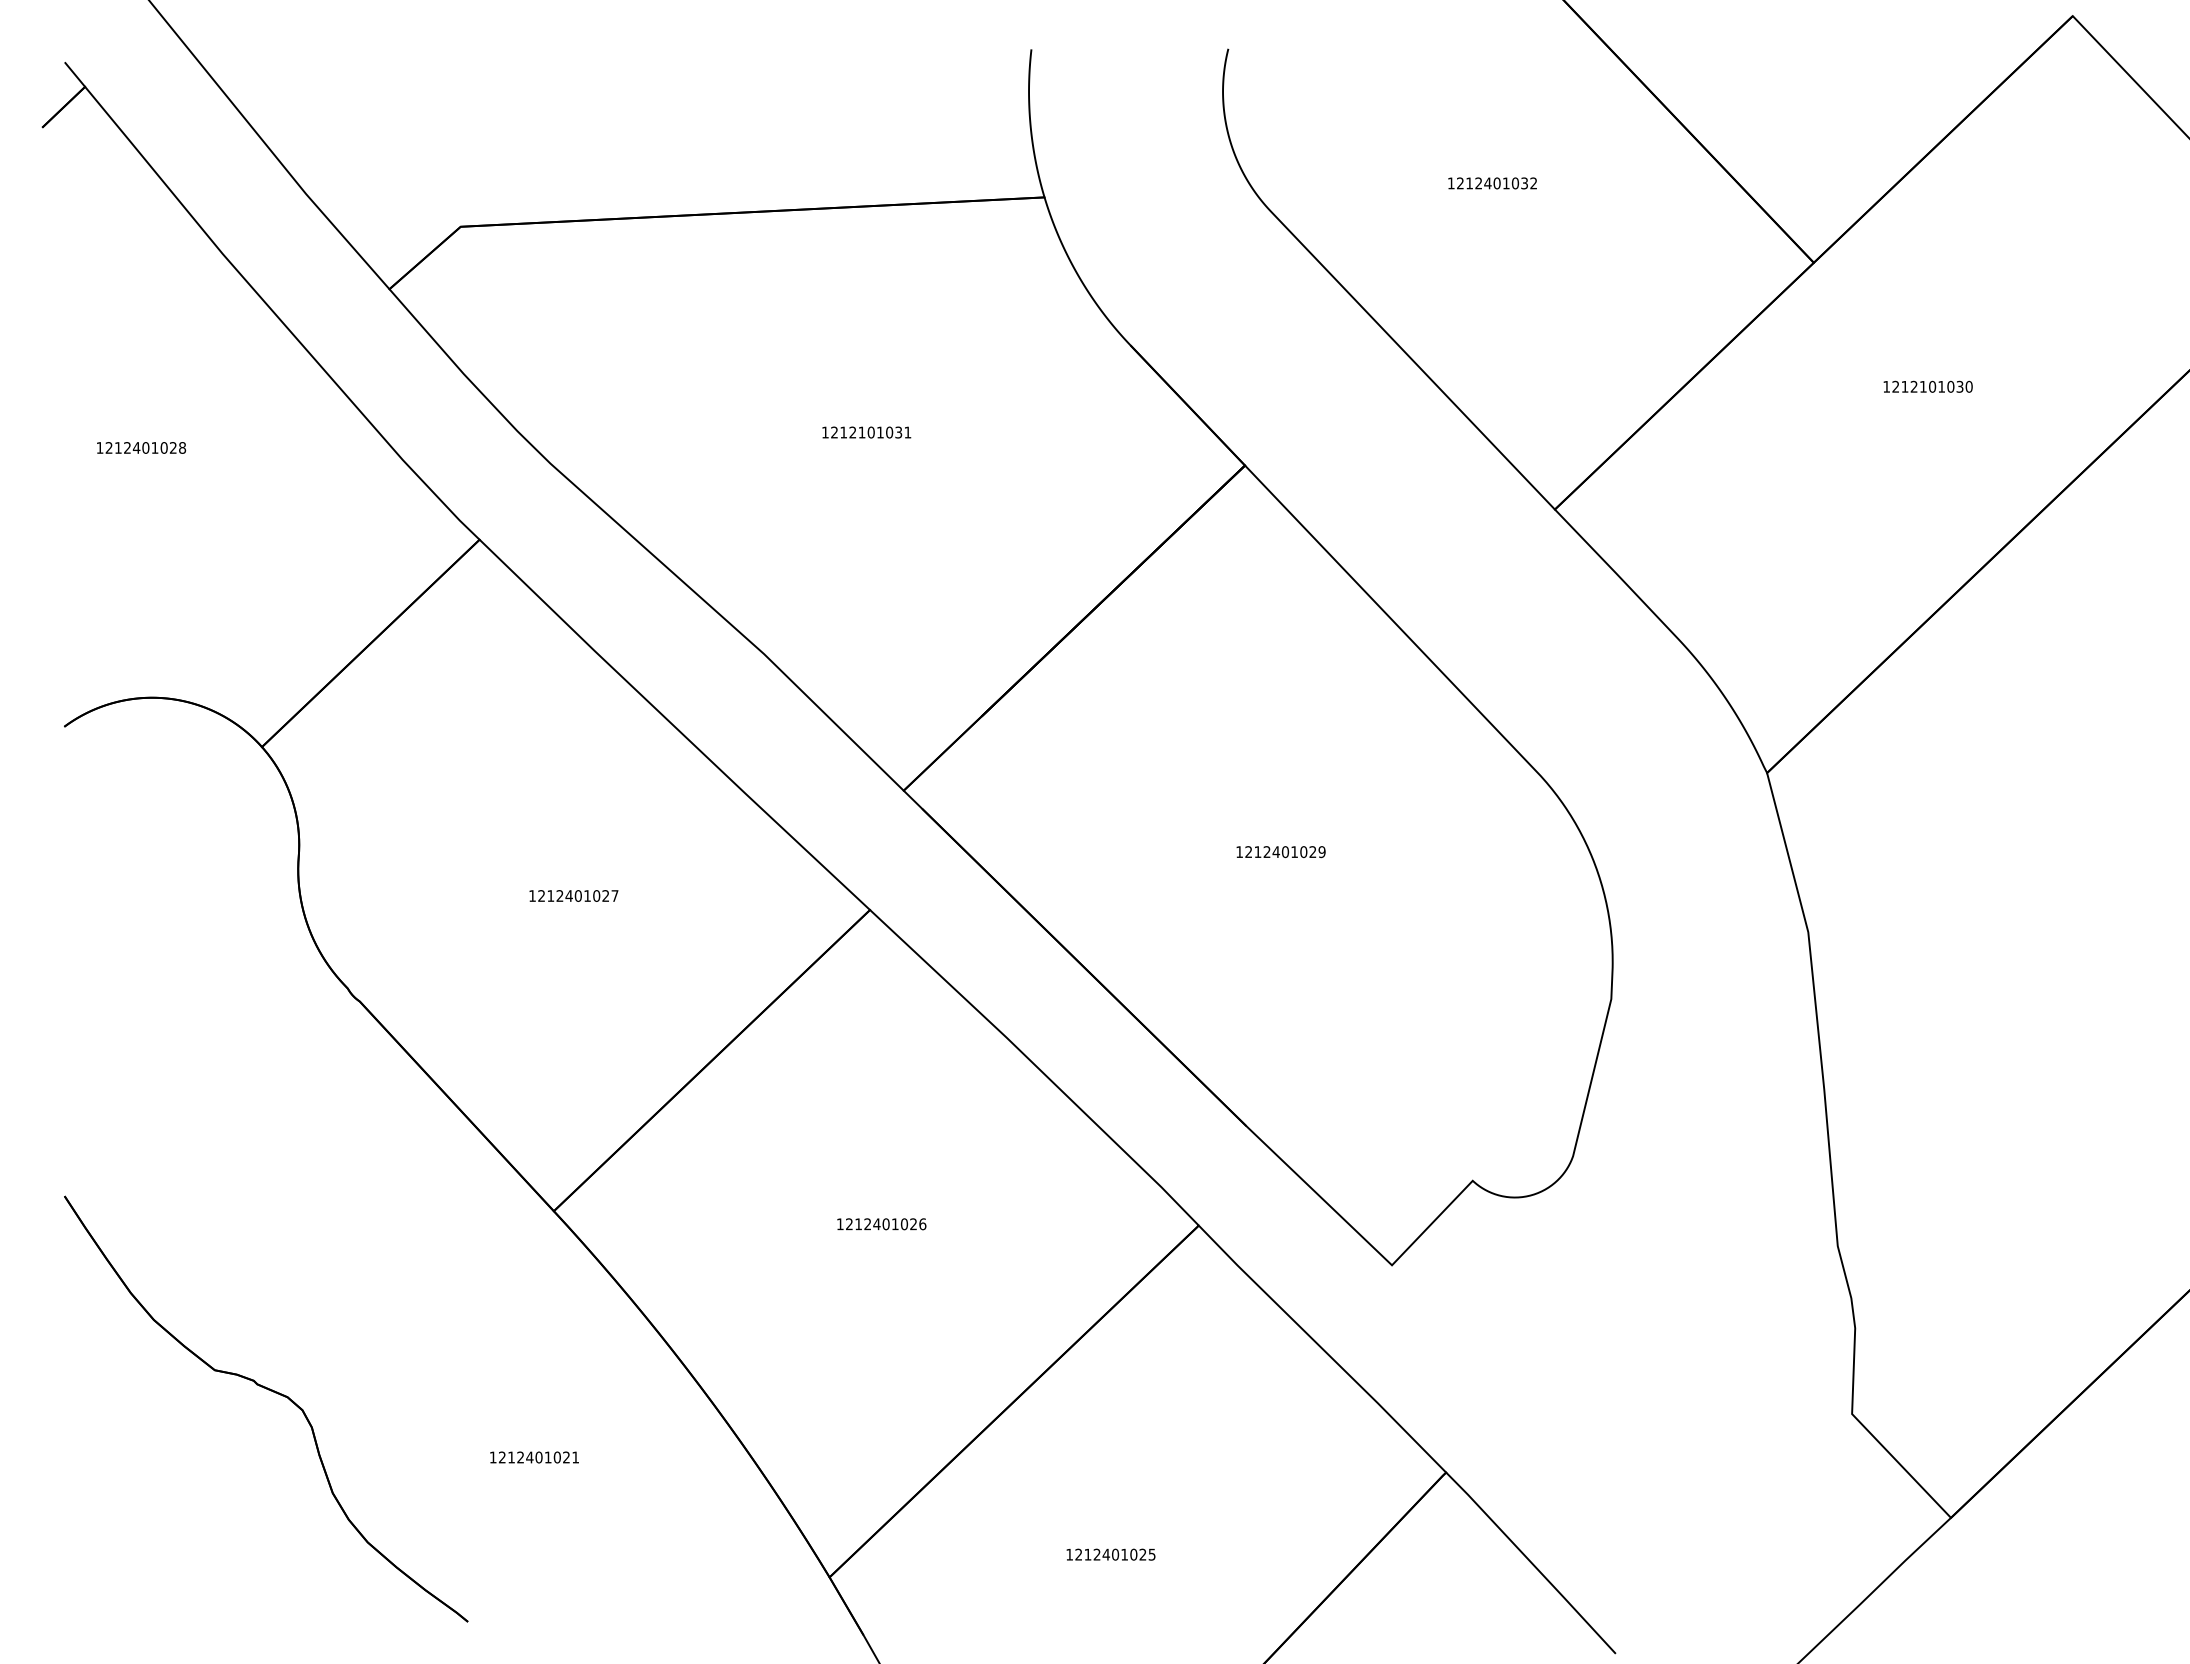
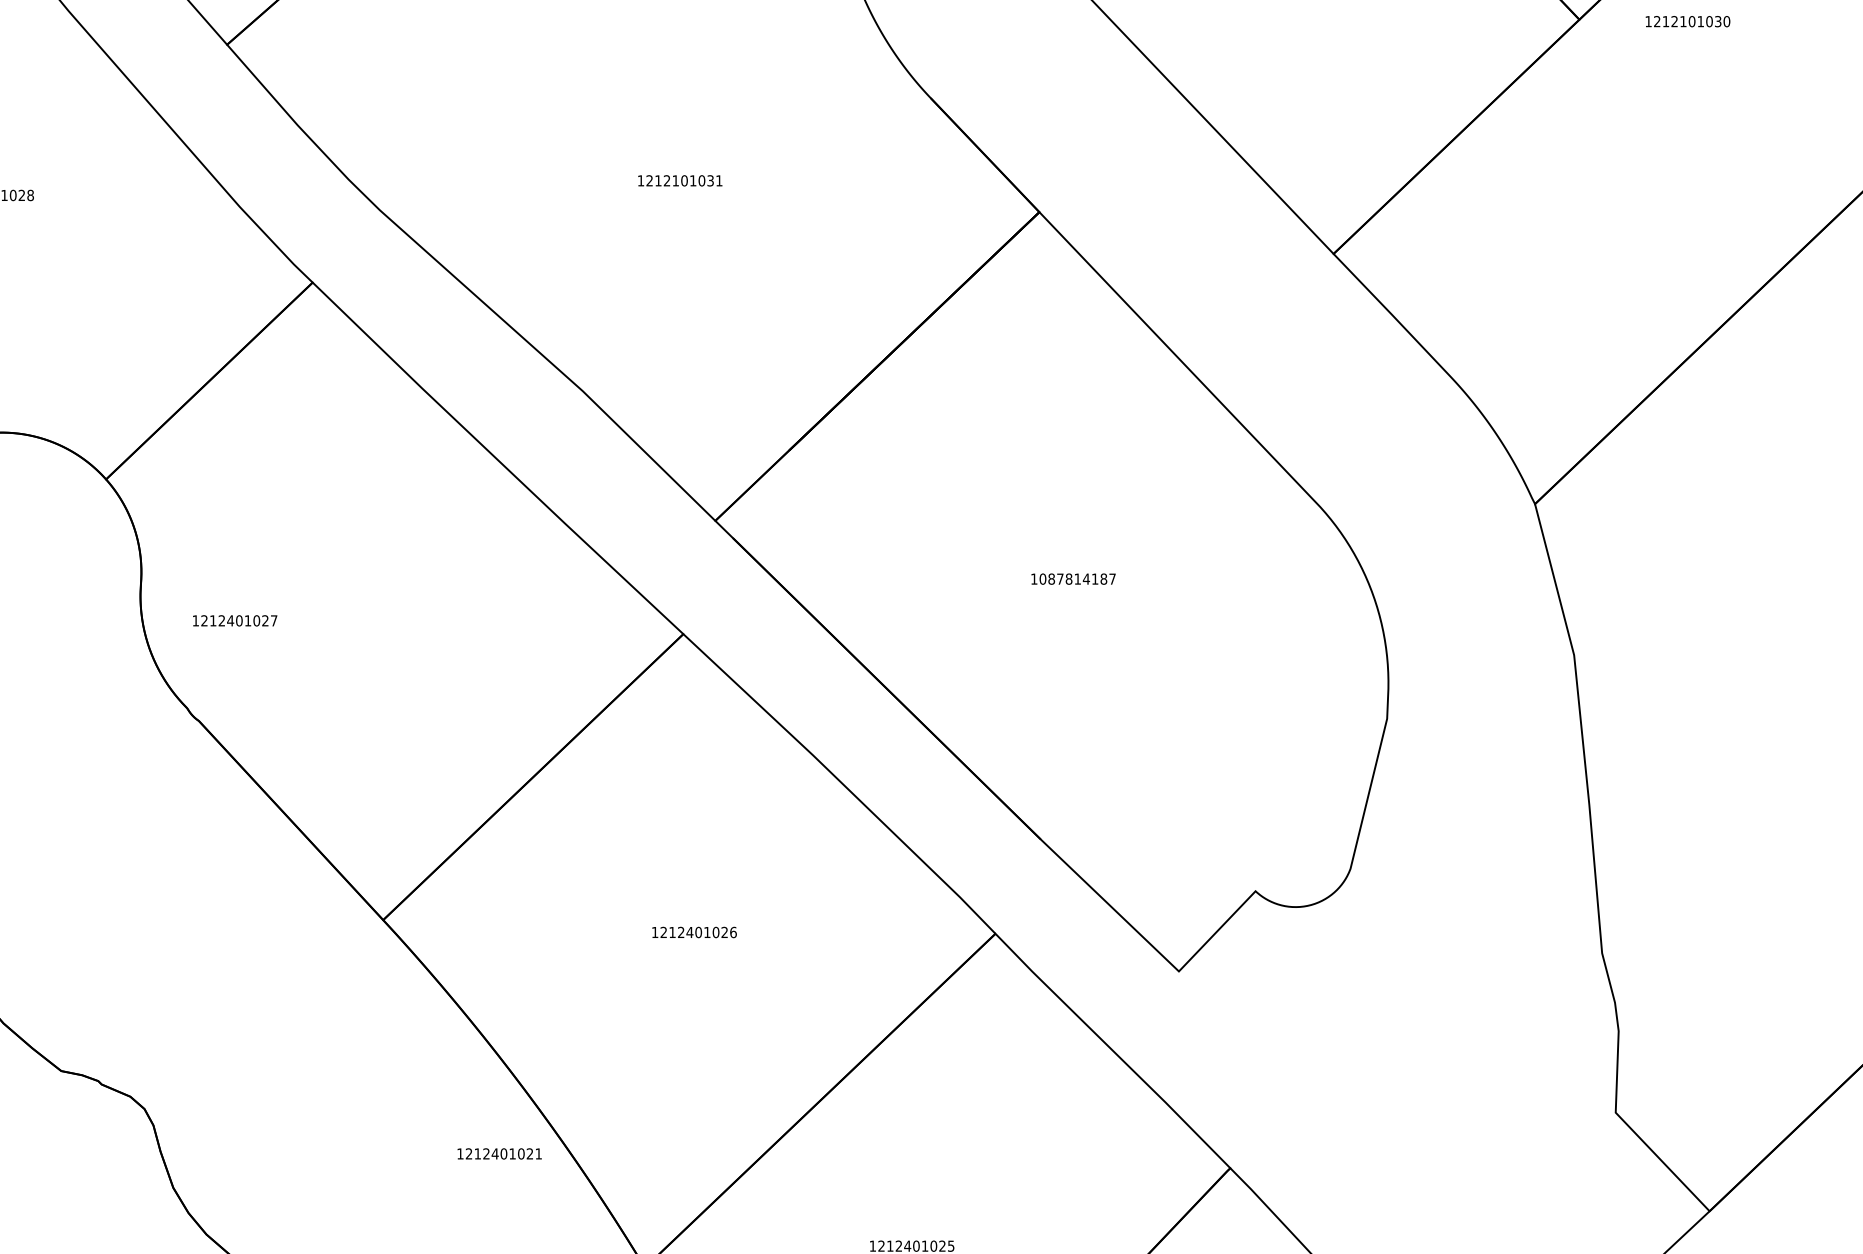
text: (1927, 386) -> (1687, 21), moved
text: (1285, 852) -> (1077, 579), 1212401029 -> 1087814187
text: (573, 895) -> (234, 620), moved
text: (534, 1457) -> (499, 1153), moved

